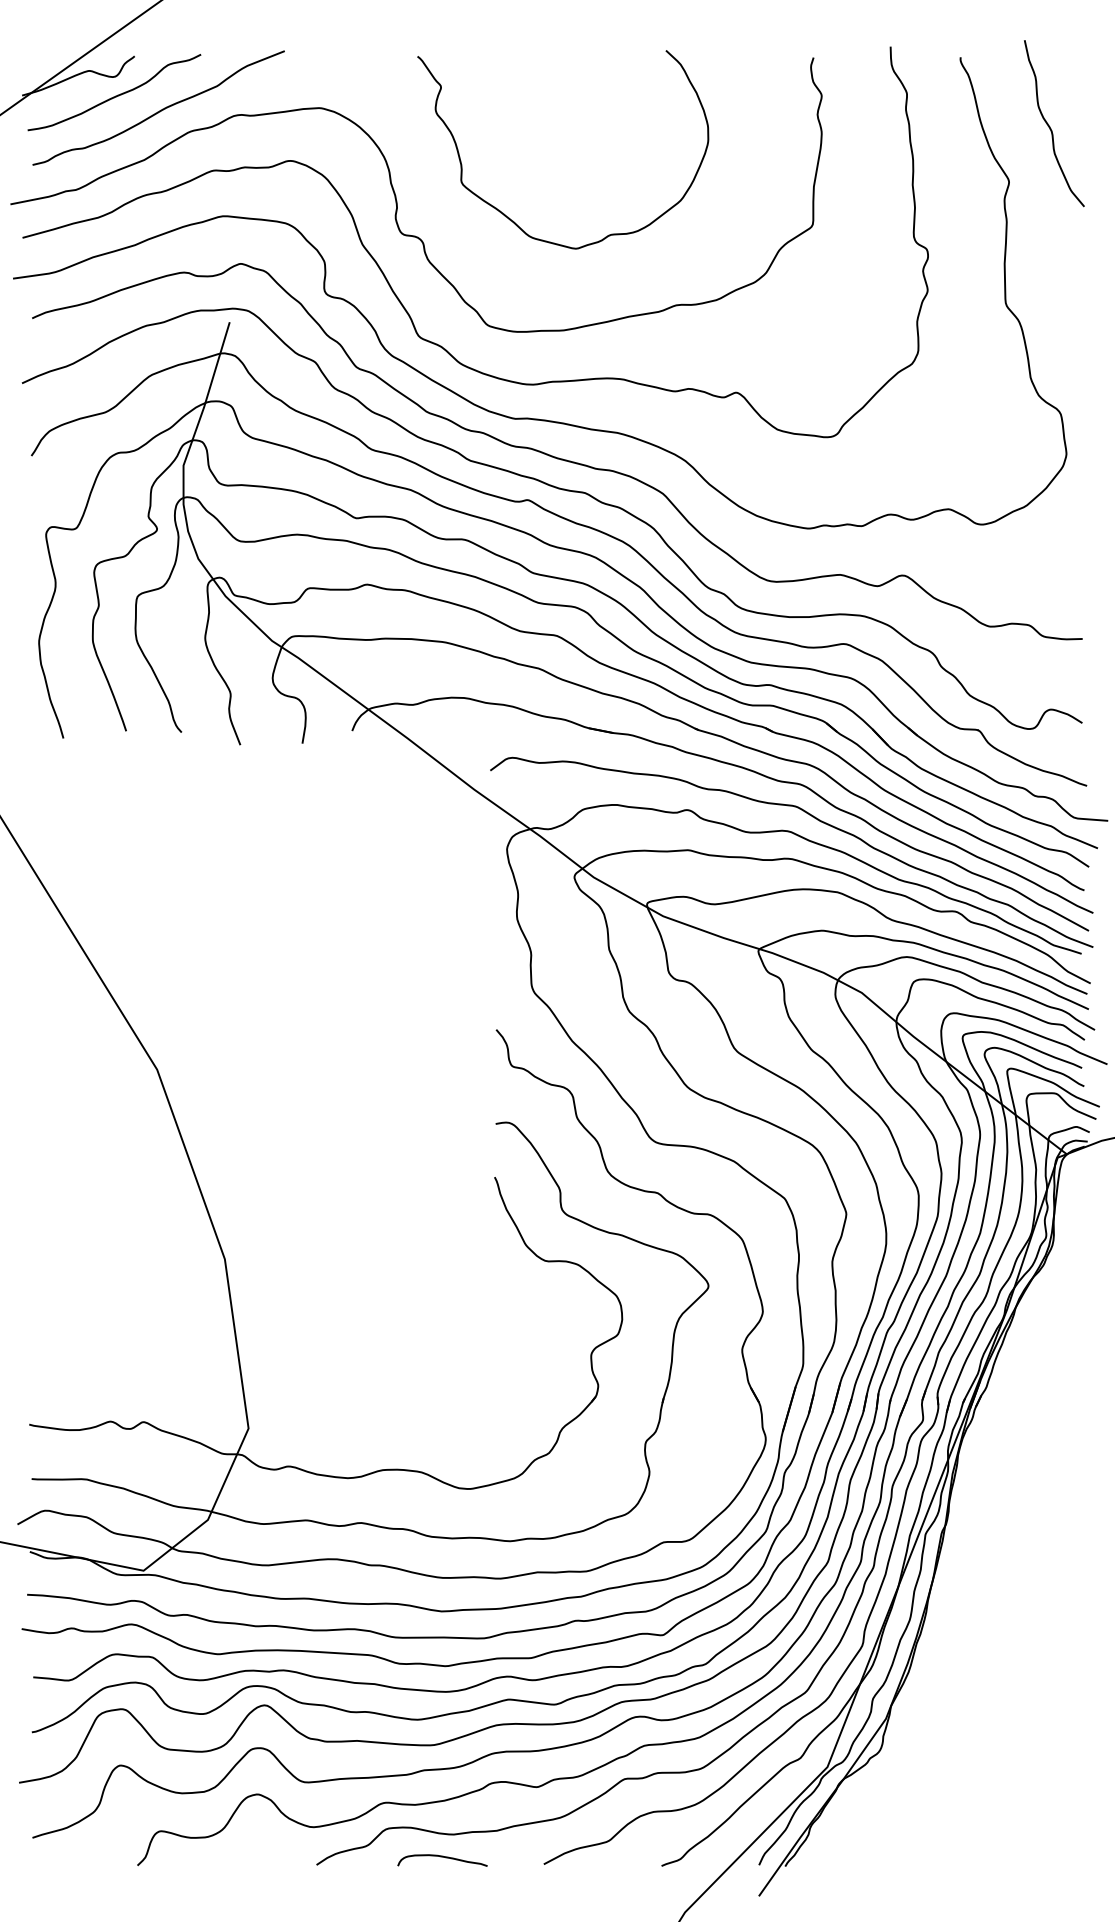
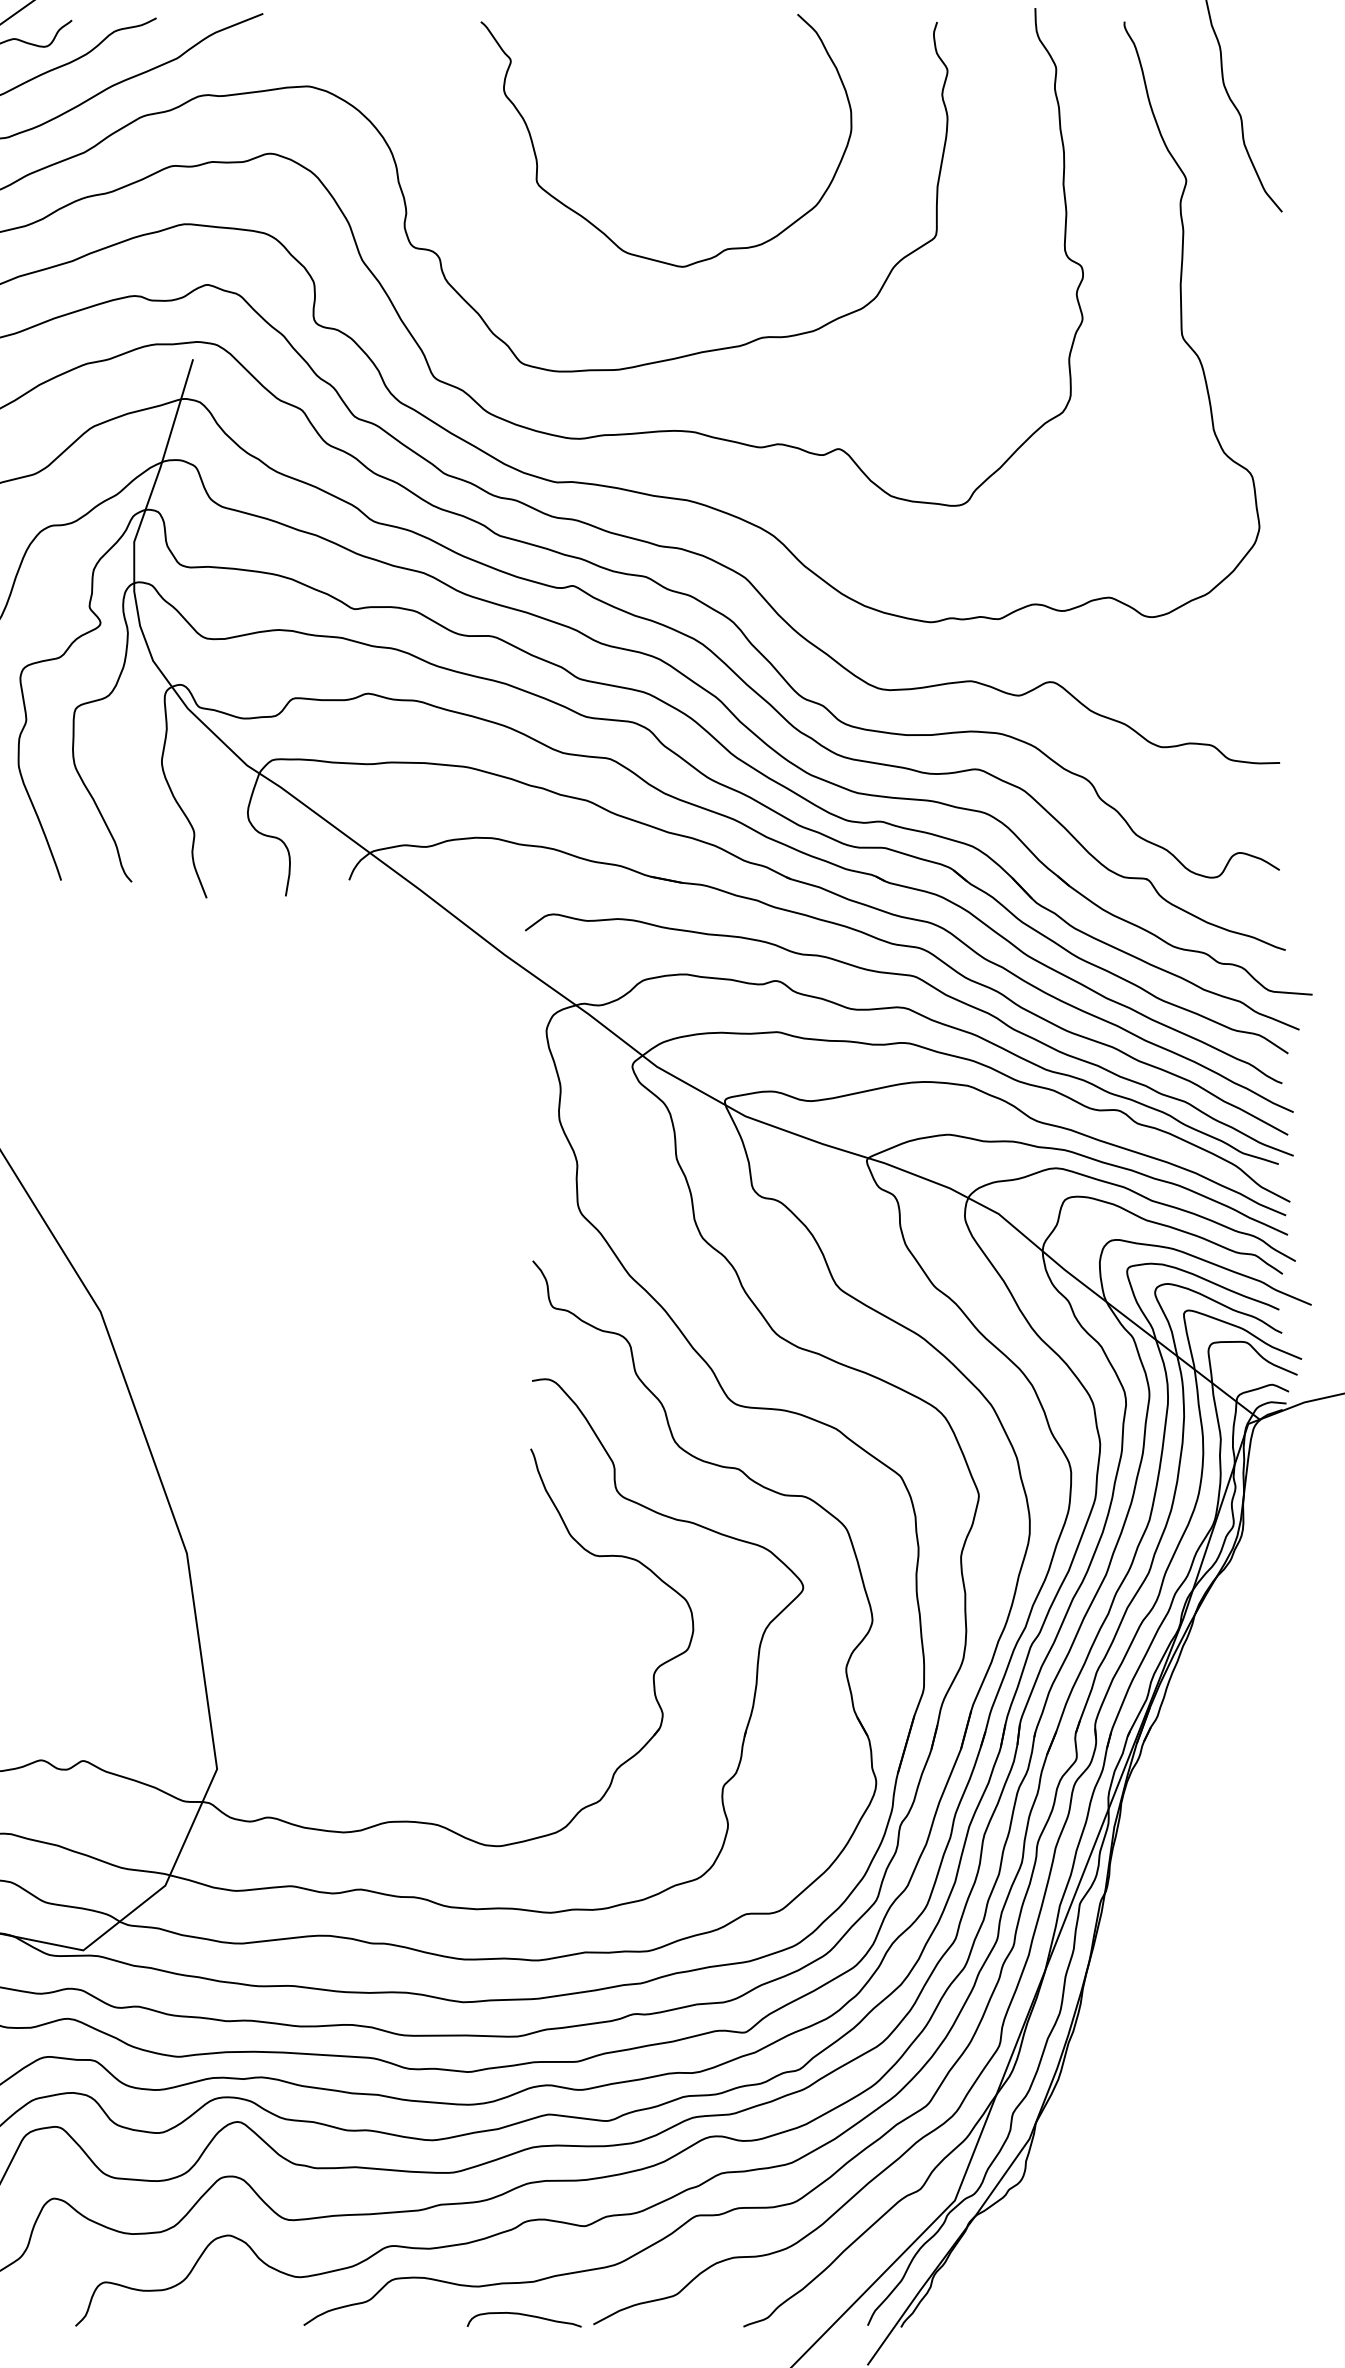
curve: (509, 217) -> (598, 227), moved
curve: (442, 1857) -> (524, 2315), moved

